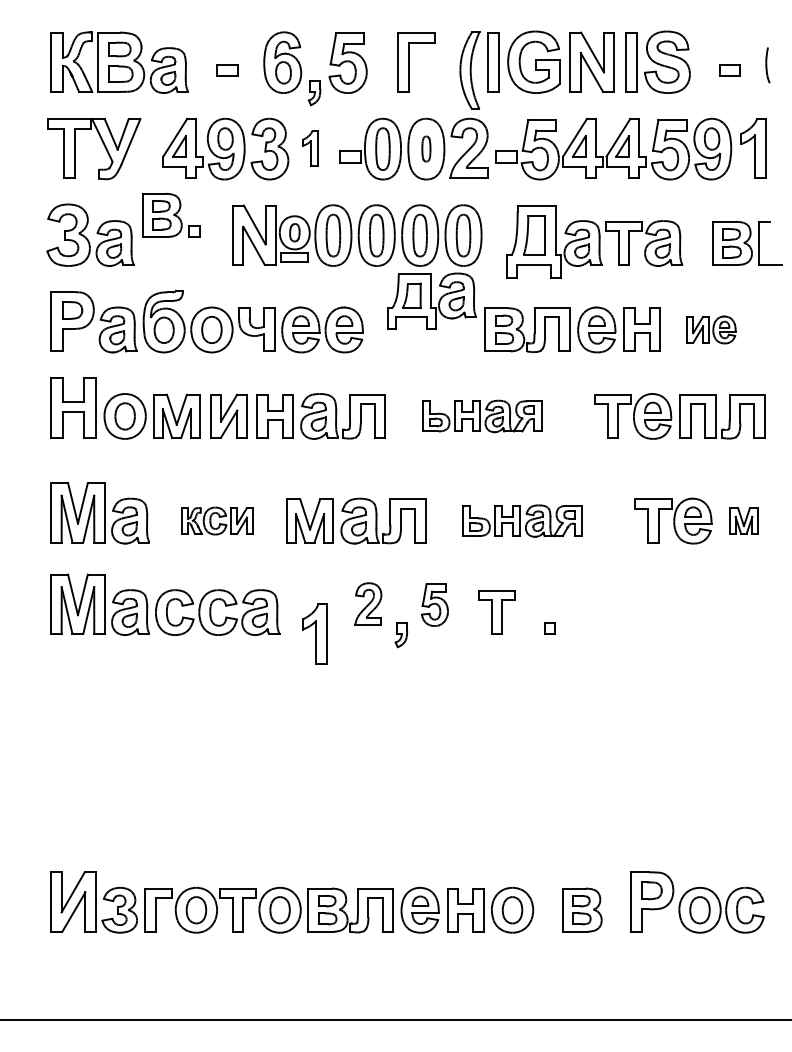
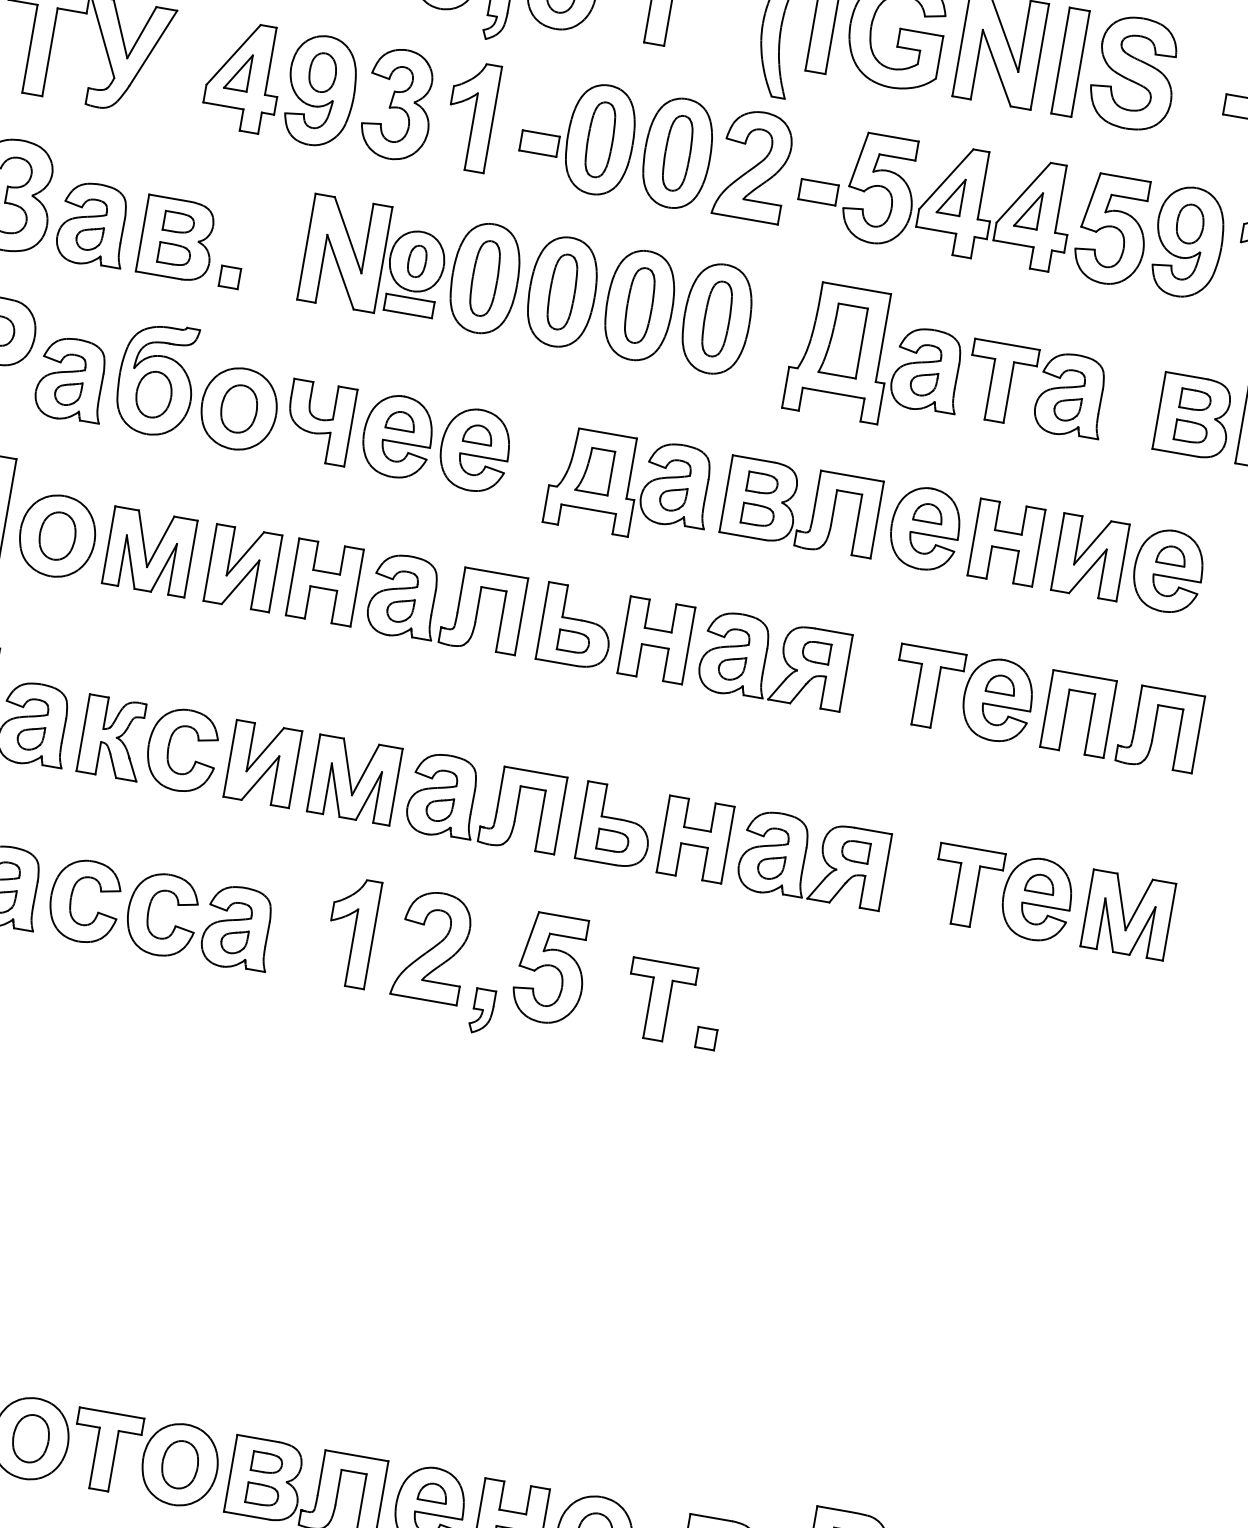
part: (310, 148) -> (471, 116), size x1.67
part: (426, 148) -> (678, 152), size x1.67
part: (171, 215) -> (193, 242), moved
part: (431, 300) -> (629, 485), moved
part: (711, 329) -> (1129, 563), size x1.67
part: (481, 416) -> (692, 647), size x1.43
part: (217, 520) -> (189, 750), size x1.67
part: (522, 520) -> (733, 845), size x1.43
part: (743, 520) -> (1127, 914), size x1.67
part: (368, 603) -> (433, 945), size x1.43
part: (434, 604) -> (550, 967), size x1.43
part: (549, 628) -> (705, 1038), moved
part: (314, 633) -> (351, 931), moved

